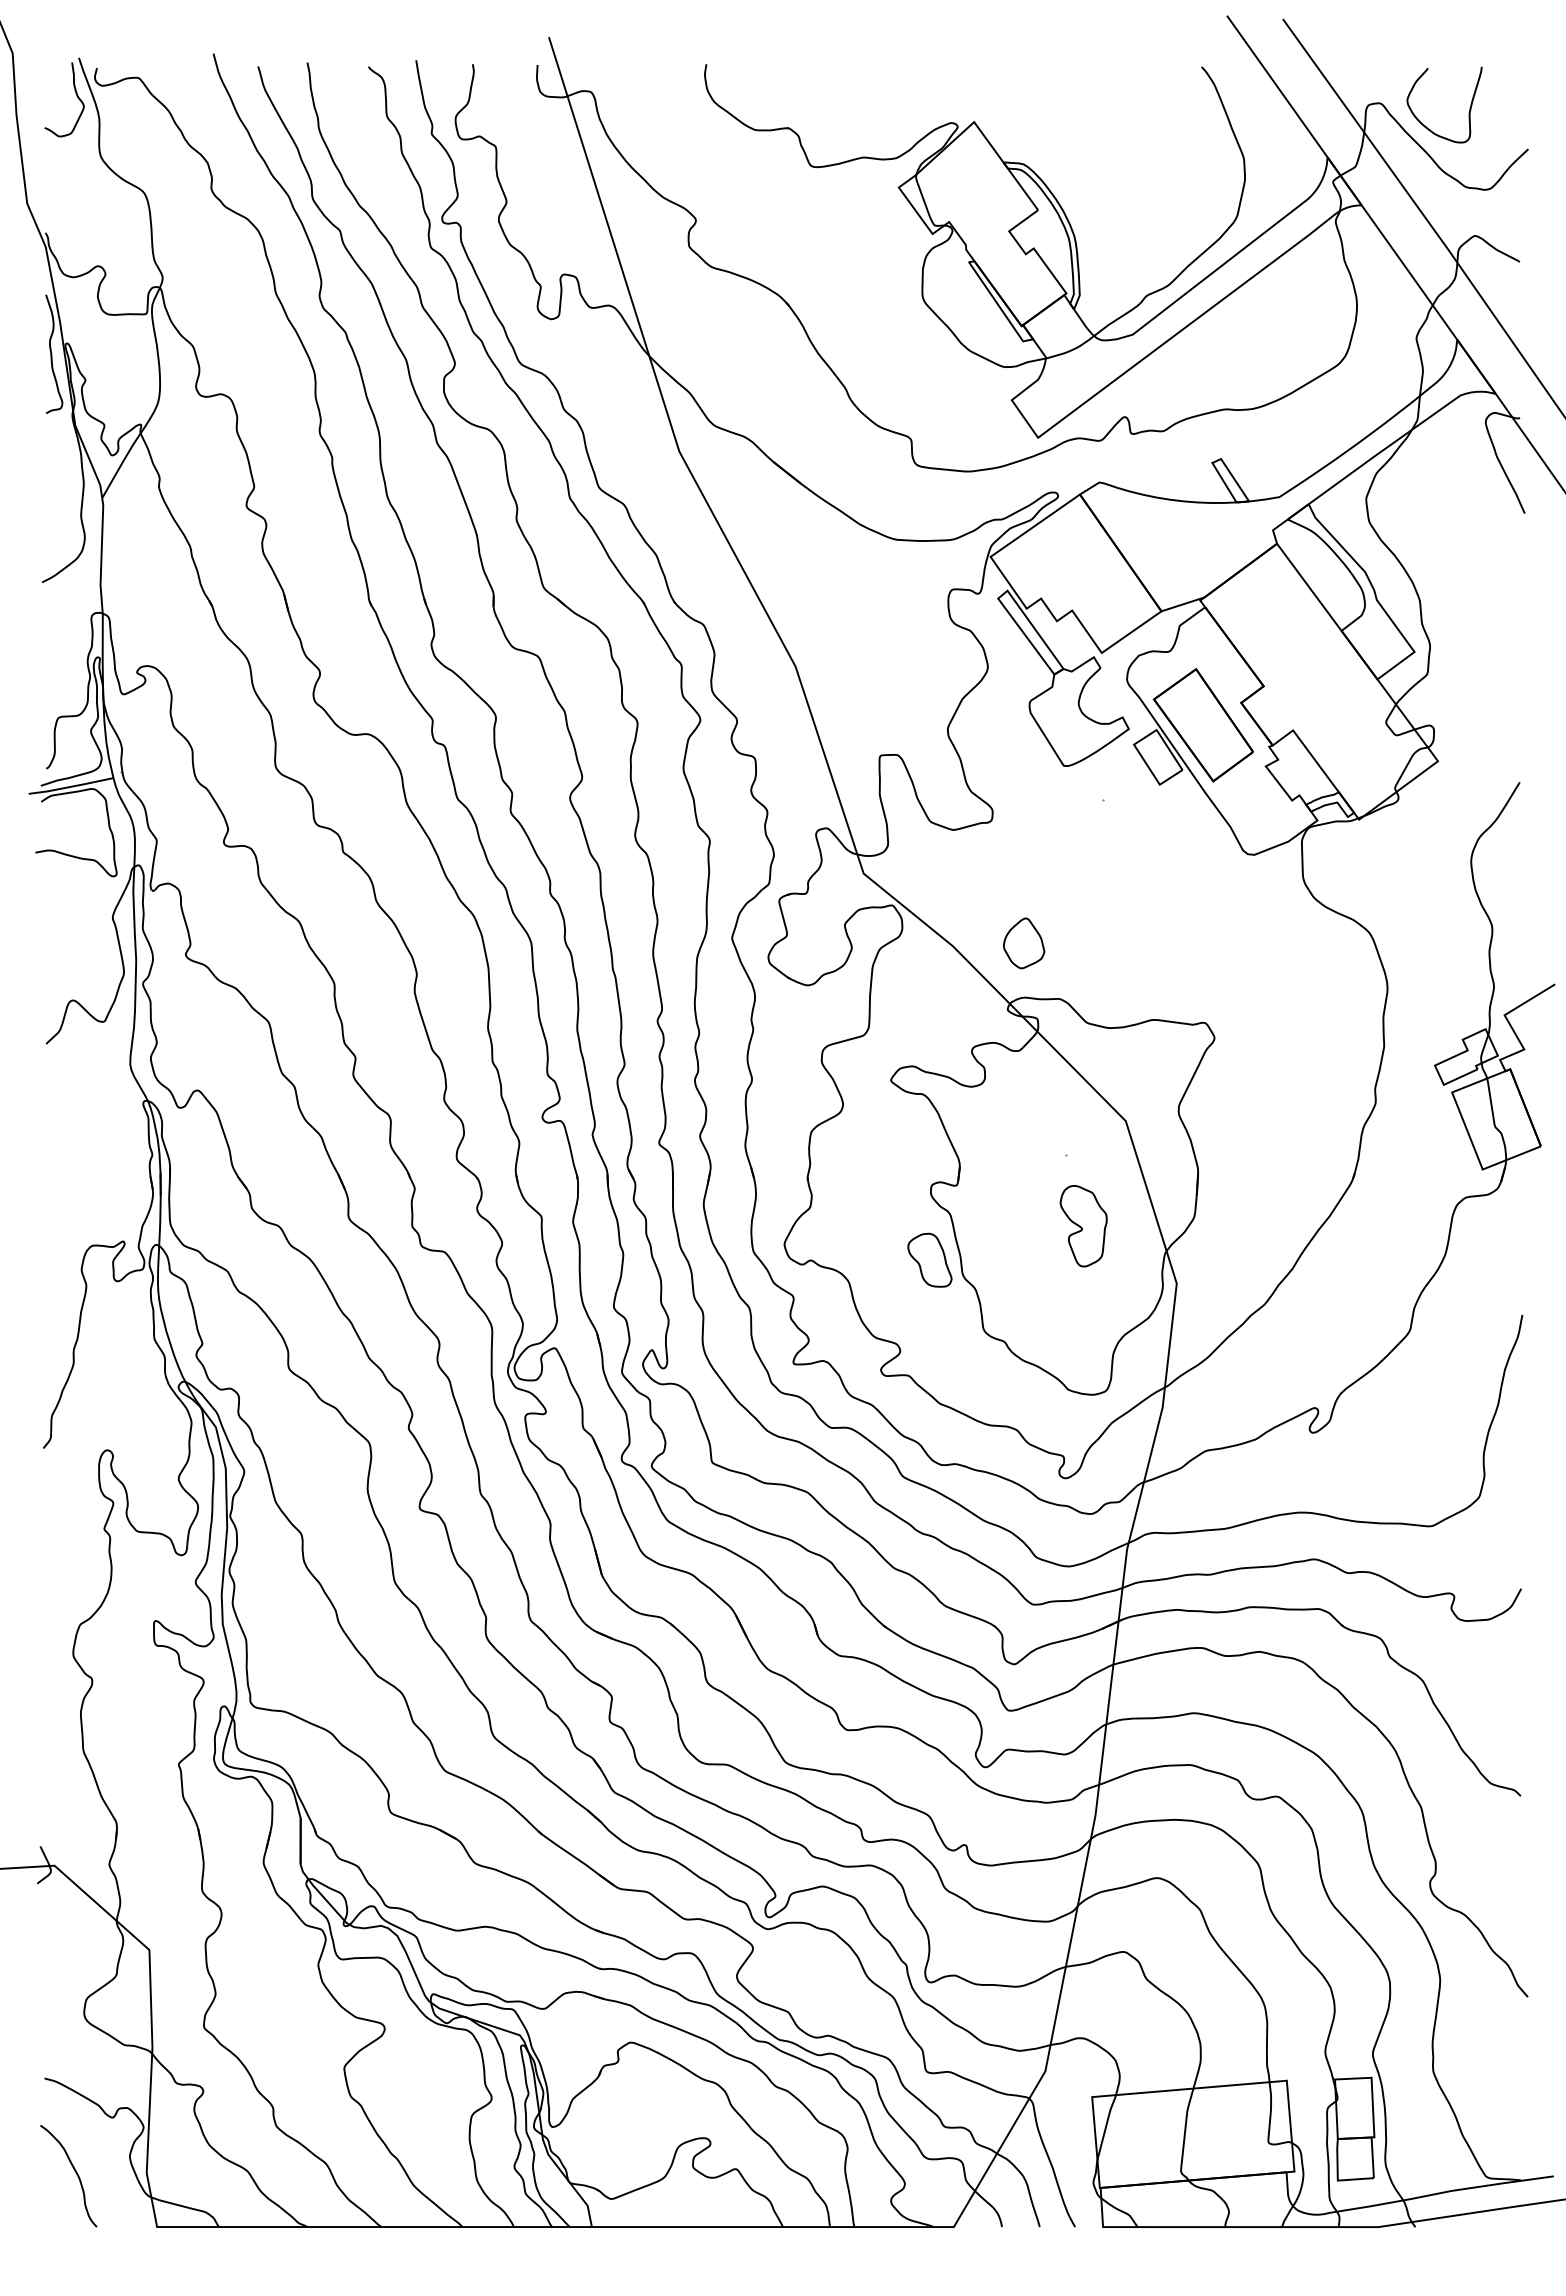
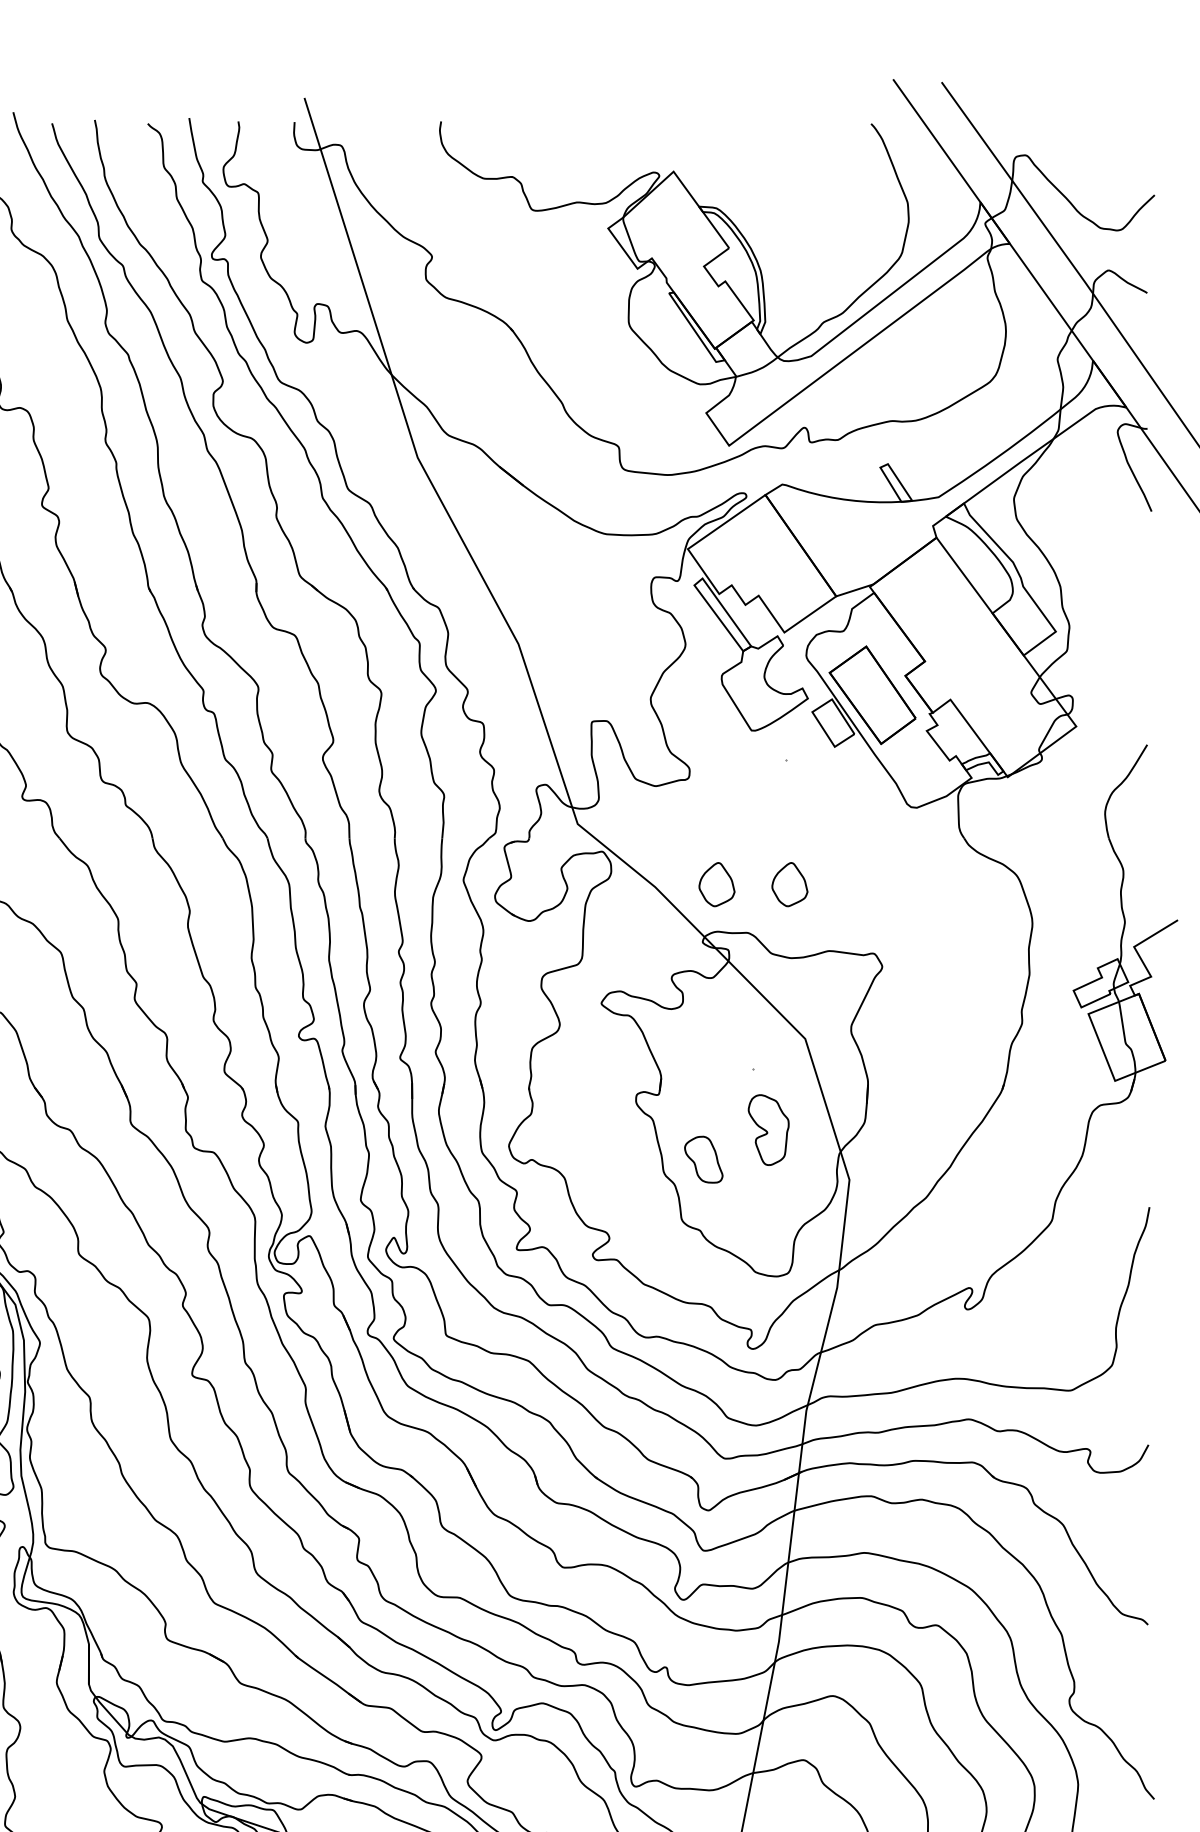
curve: (1468, 112) -> (1102, 163), removed
part: (1108, 943) -> (790, 884), added
part: (929, 1259) -> (703, 1159), moved

